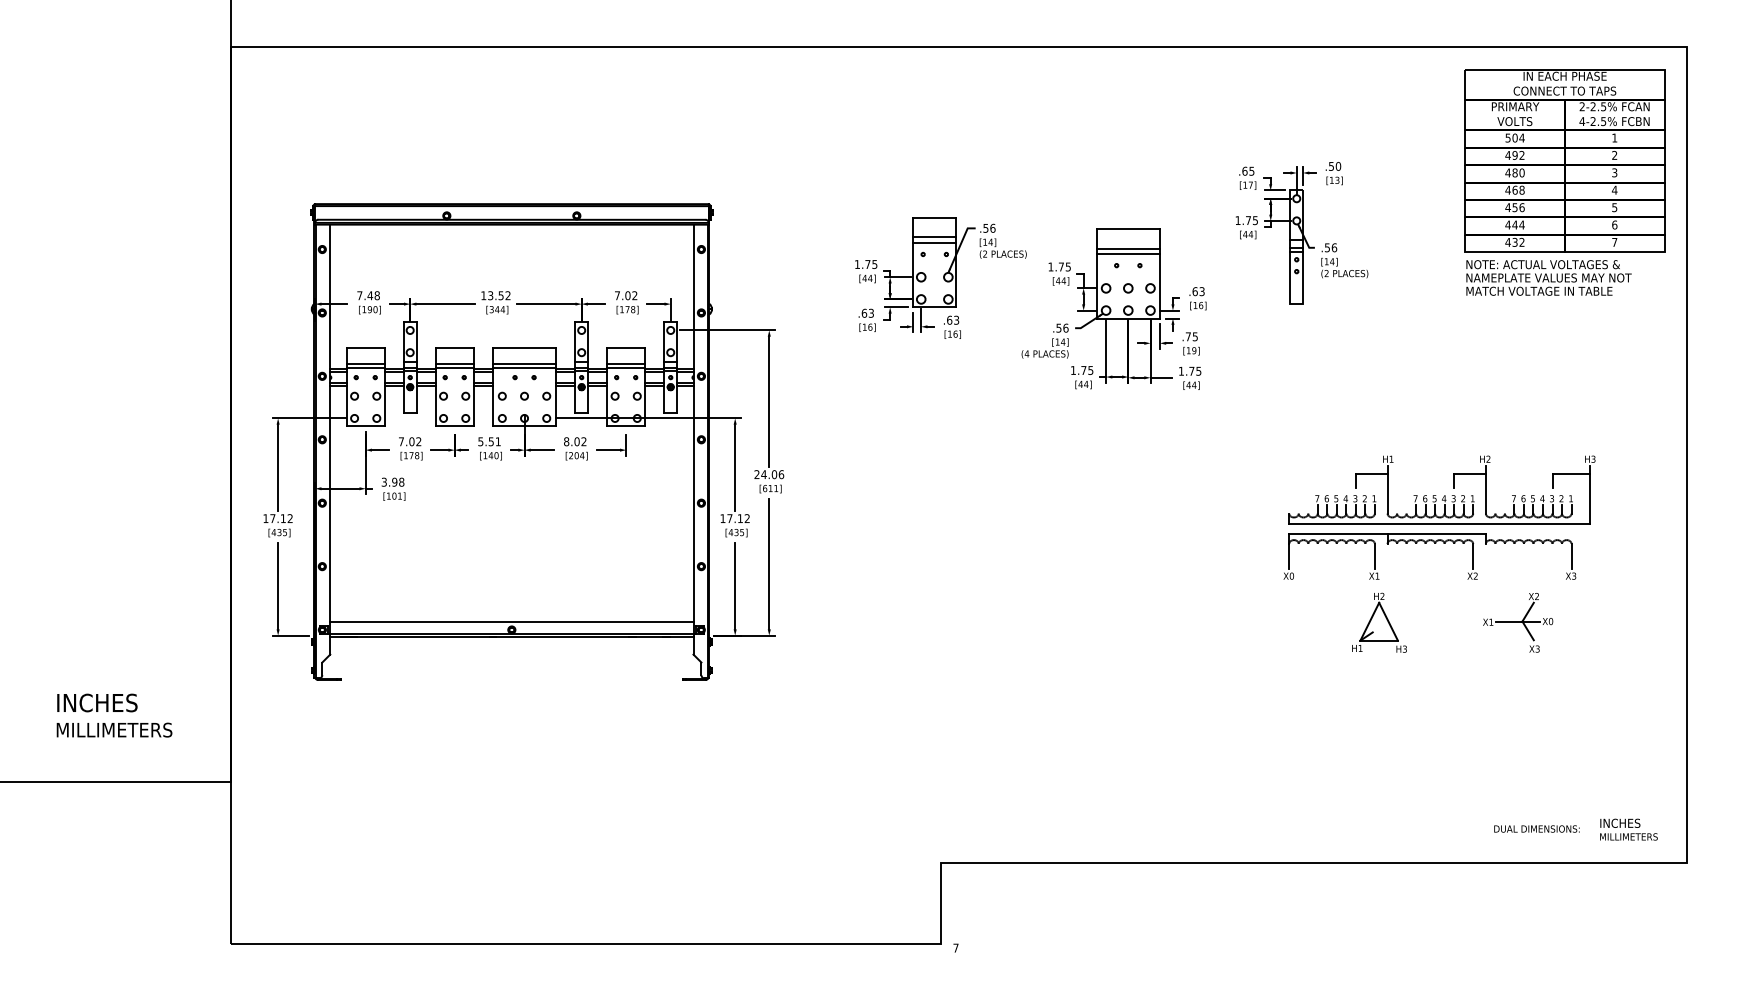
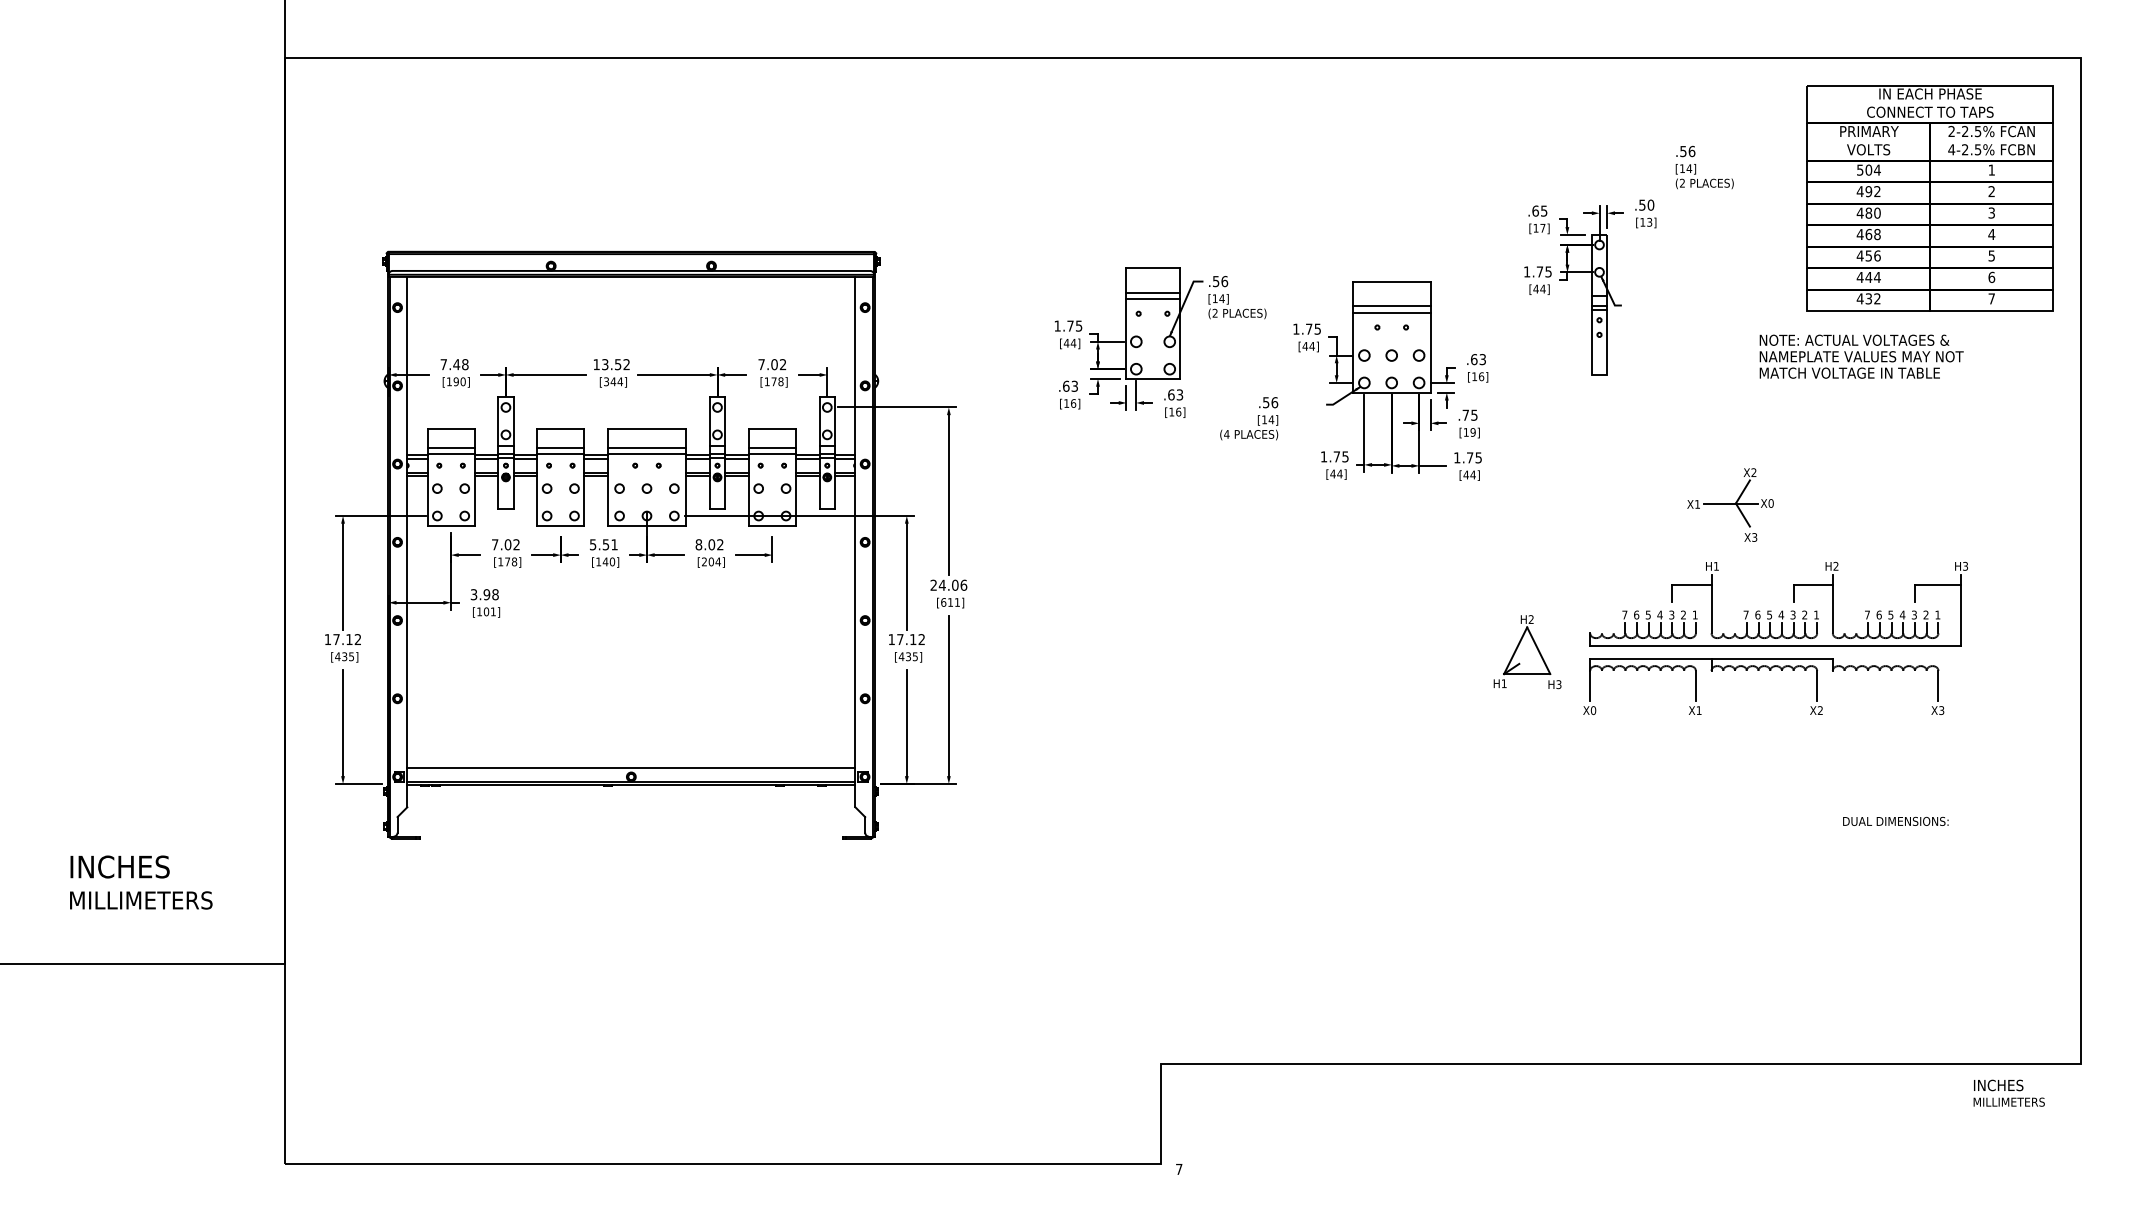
text: (1344, 260) -> (1704, 167), moved
text: (1548, 277) -> (1861, 356), moved
text: (1045, 341) -> (1249, 418), moved
part: (1518, 622) -> (1730, 504), moved
part: (1379, 623) -> (1527, 652), moved
text: (1536, 828) -> (1895, 820), moved
text: (1628, 829) -> (2008, 1092), moved

